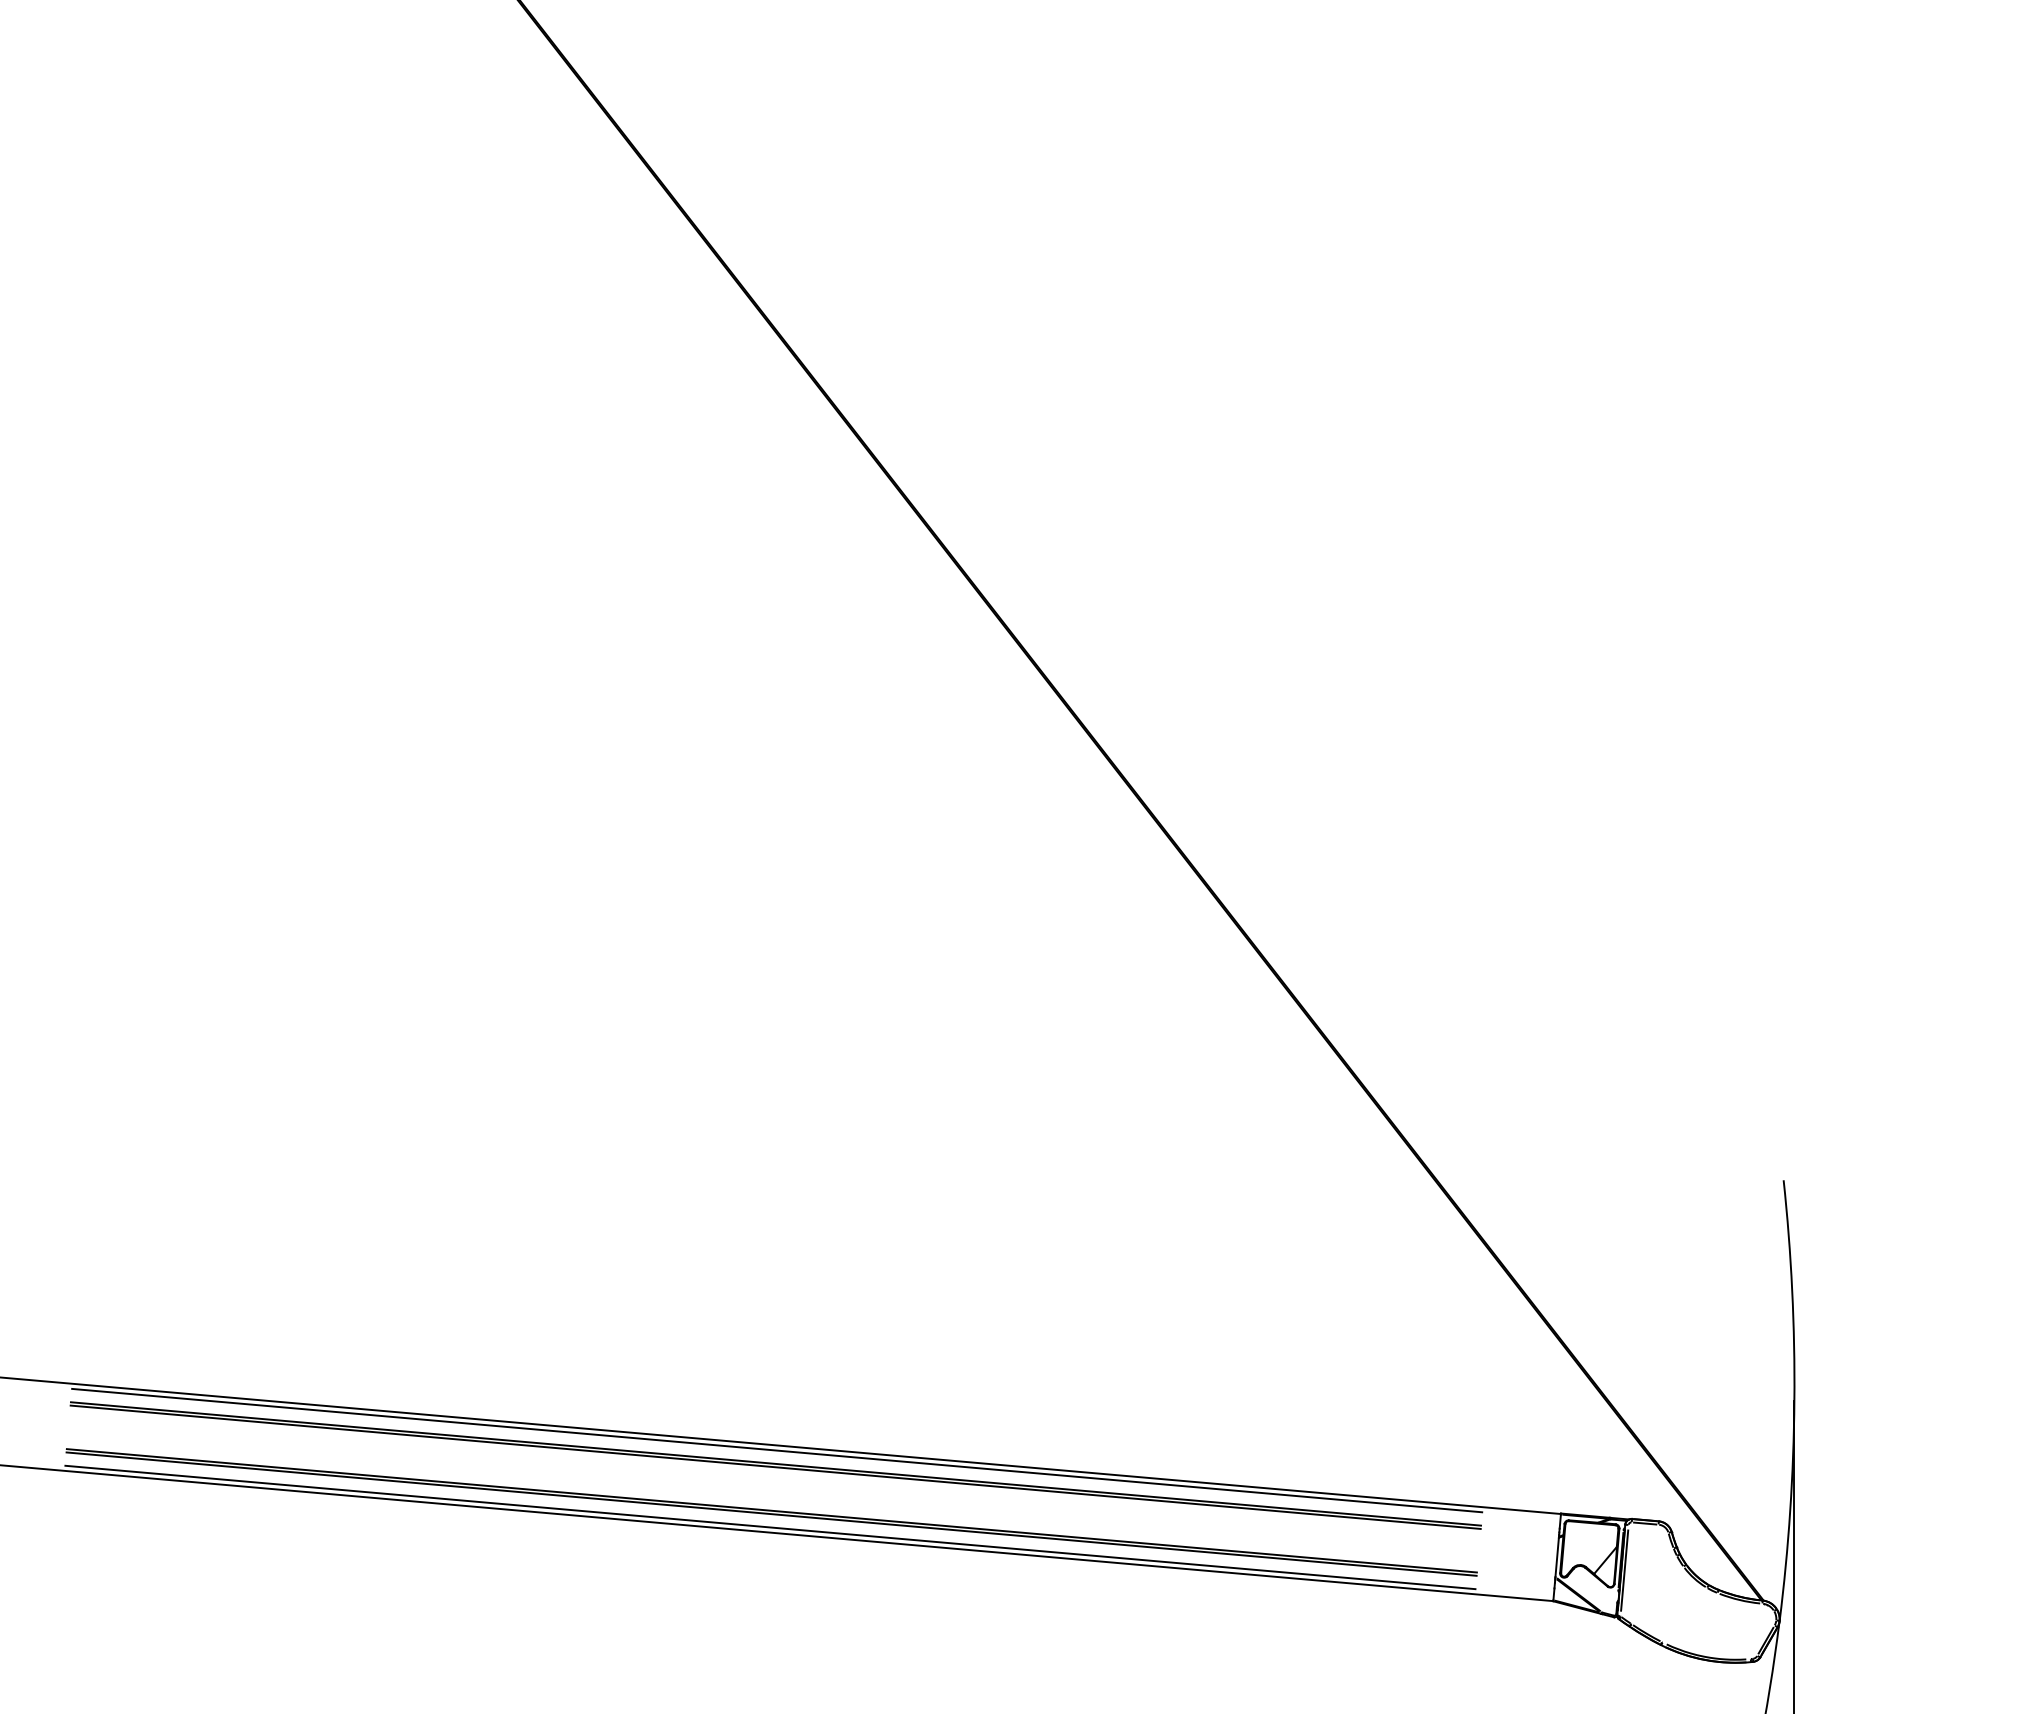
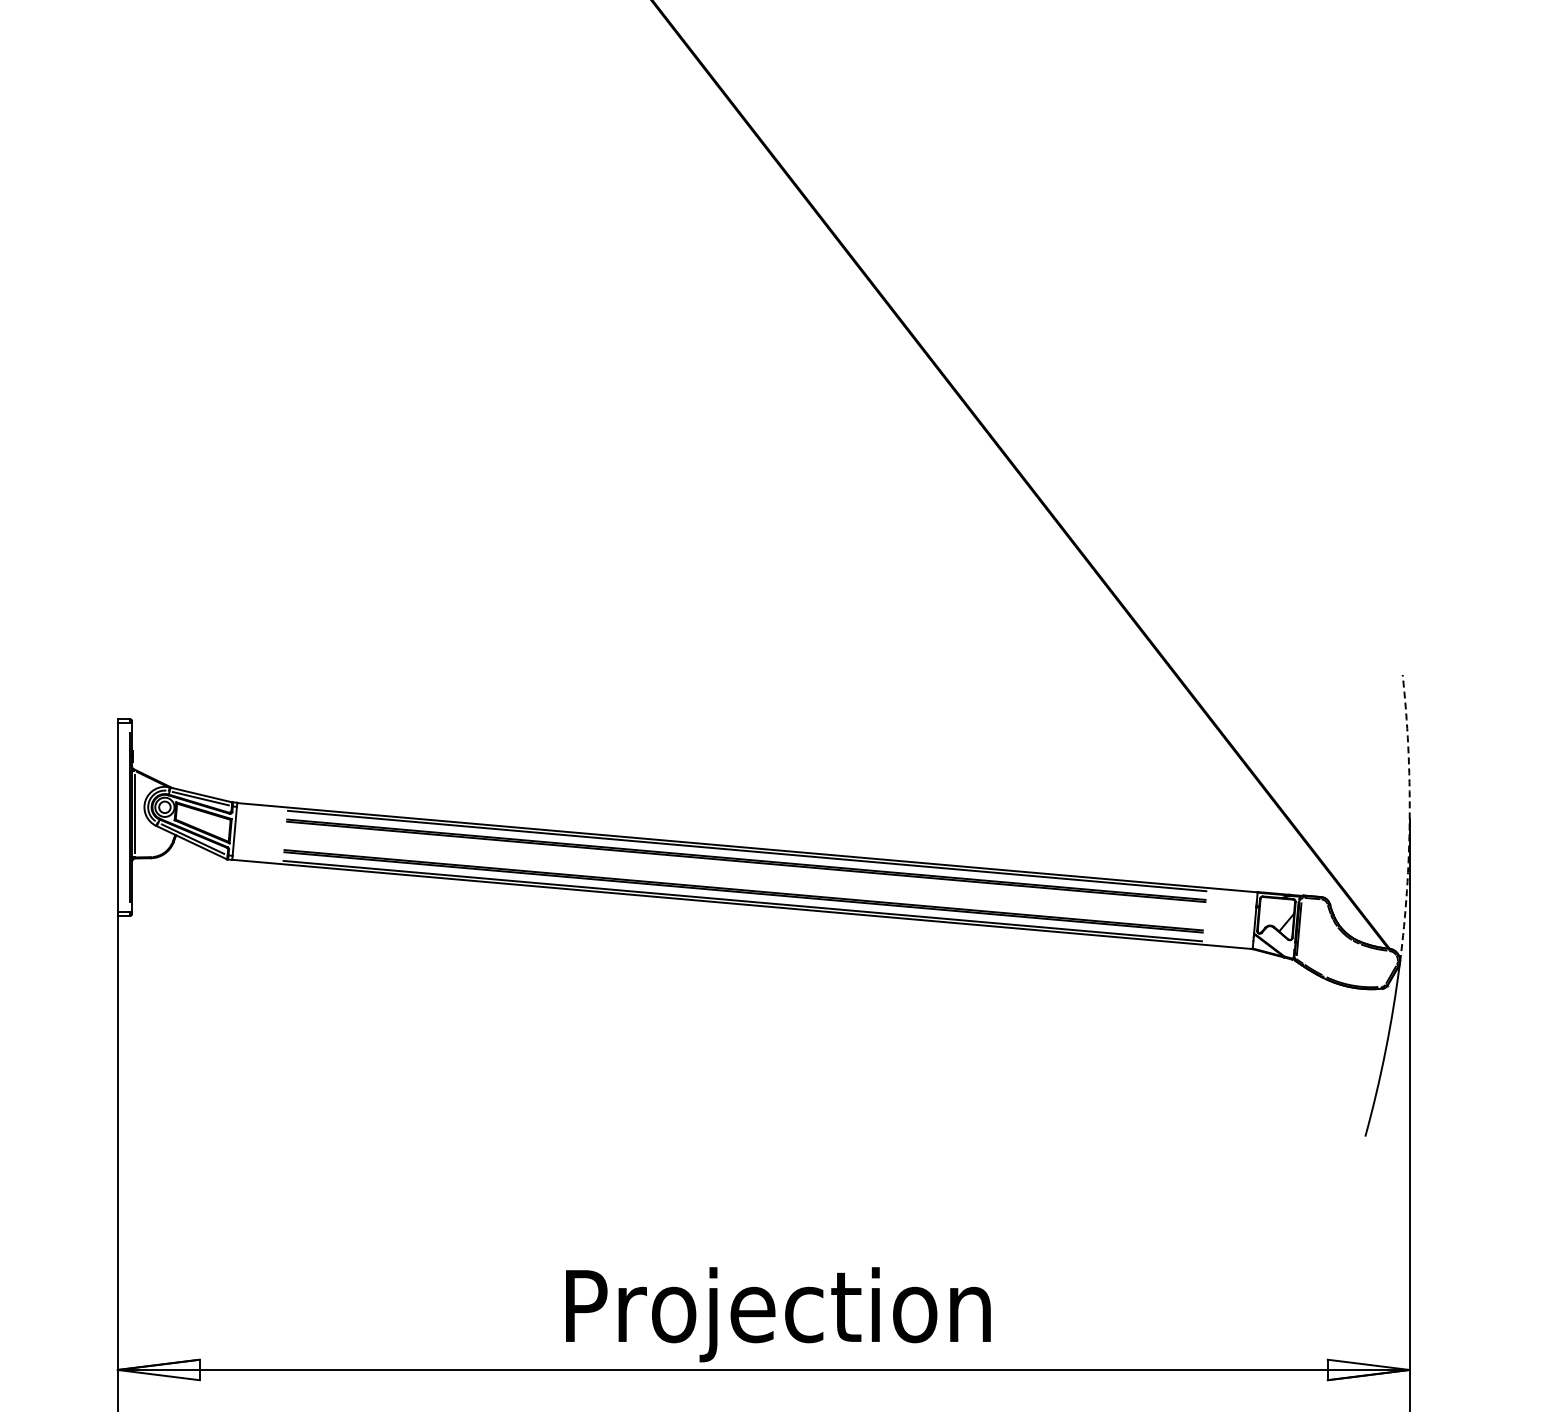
arc: (1794, 1400) -> (1409, 818), solid -> dashed

